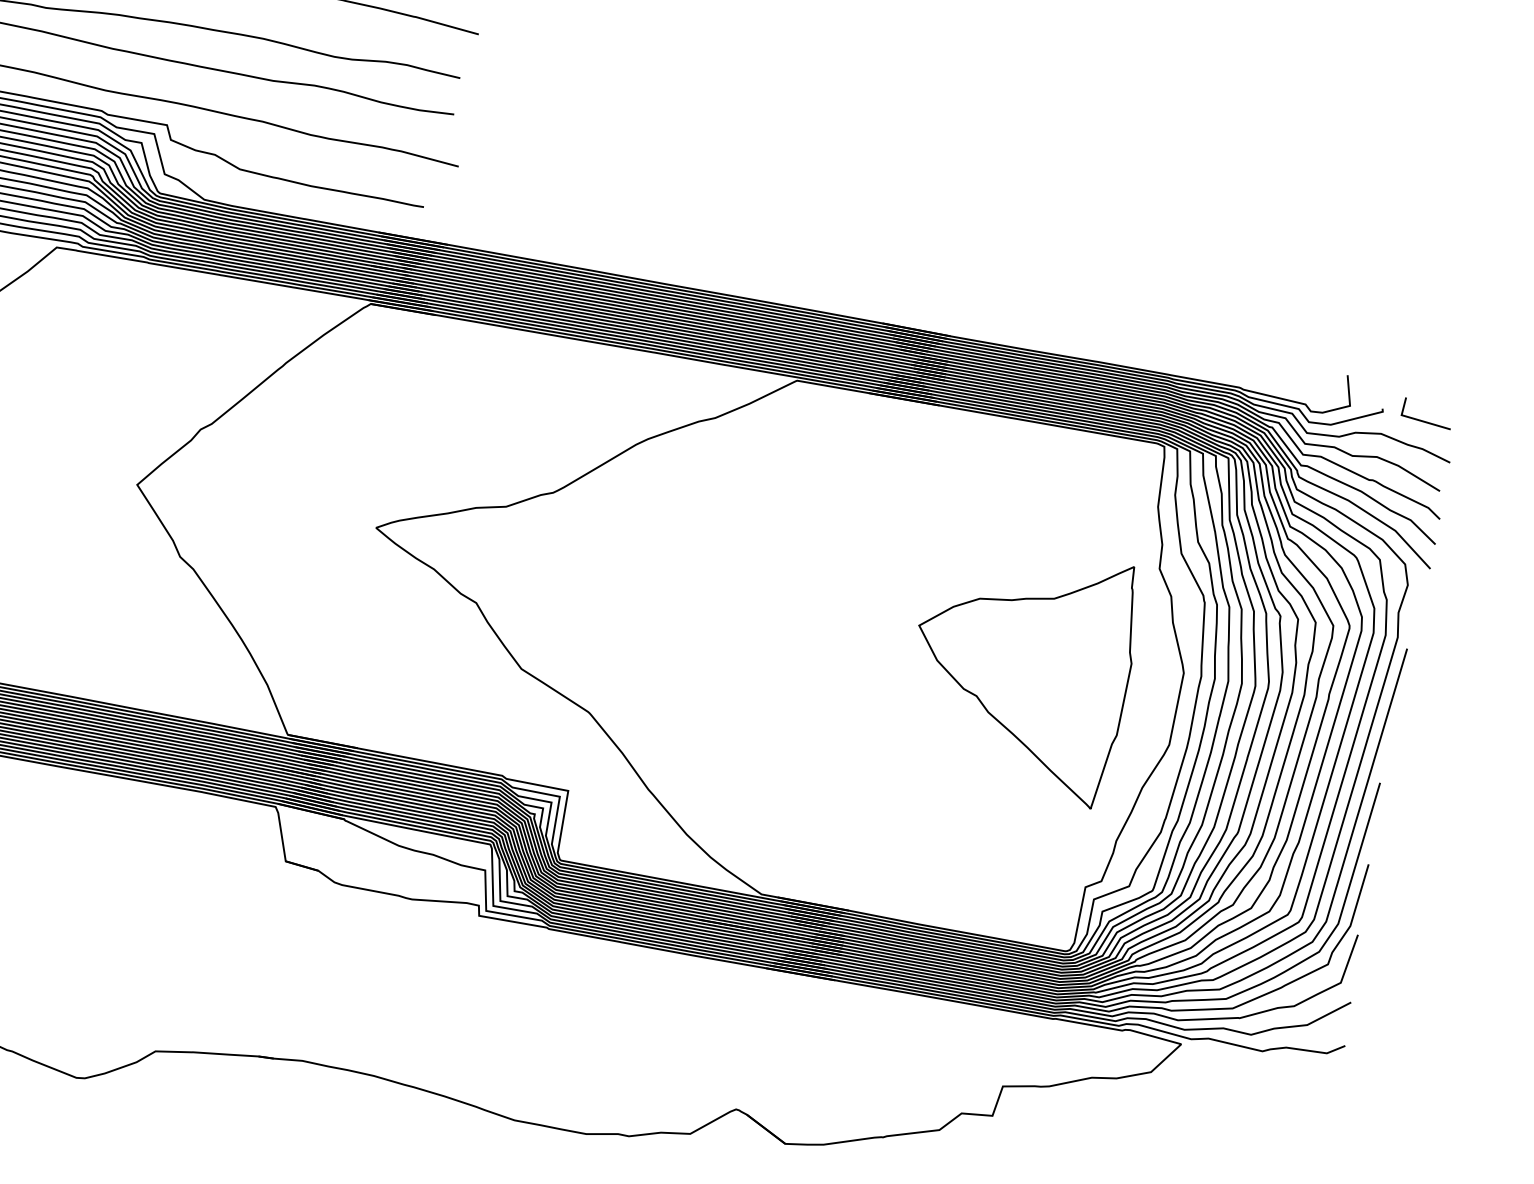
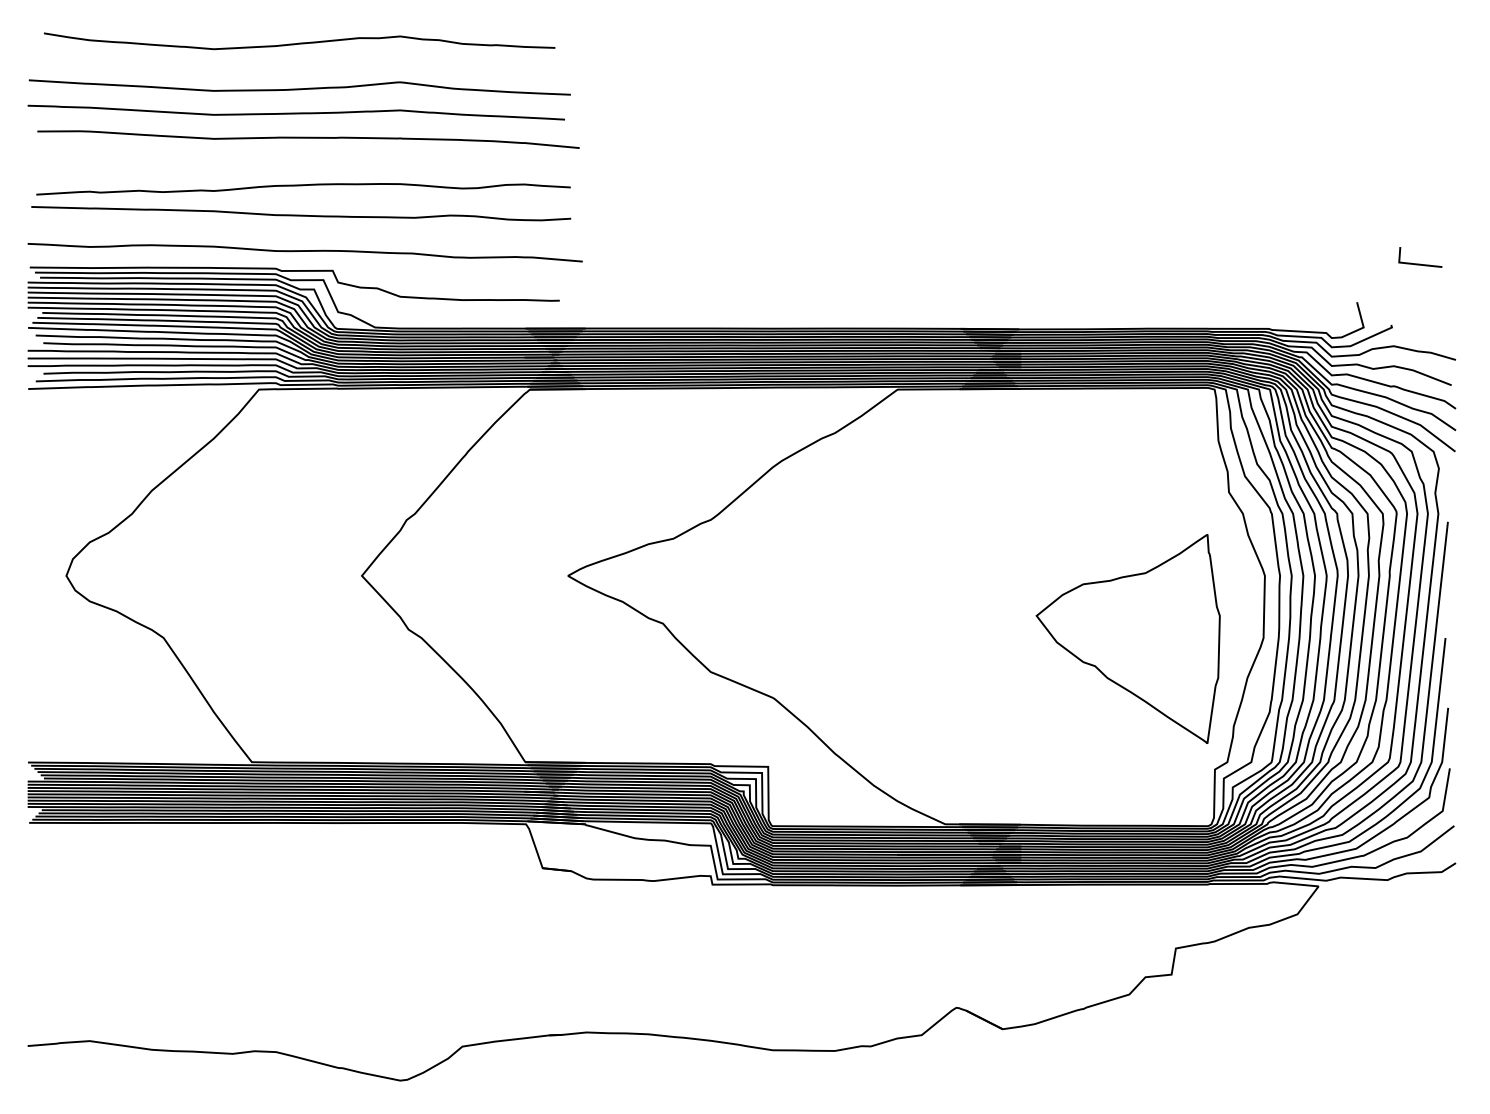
line: (1426, 420) -> (1420, 263), moved
part: (1019, 670) -> (1127, 638), moved

